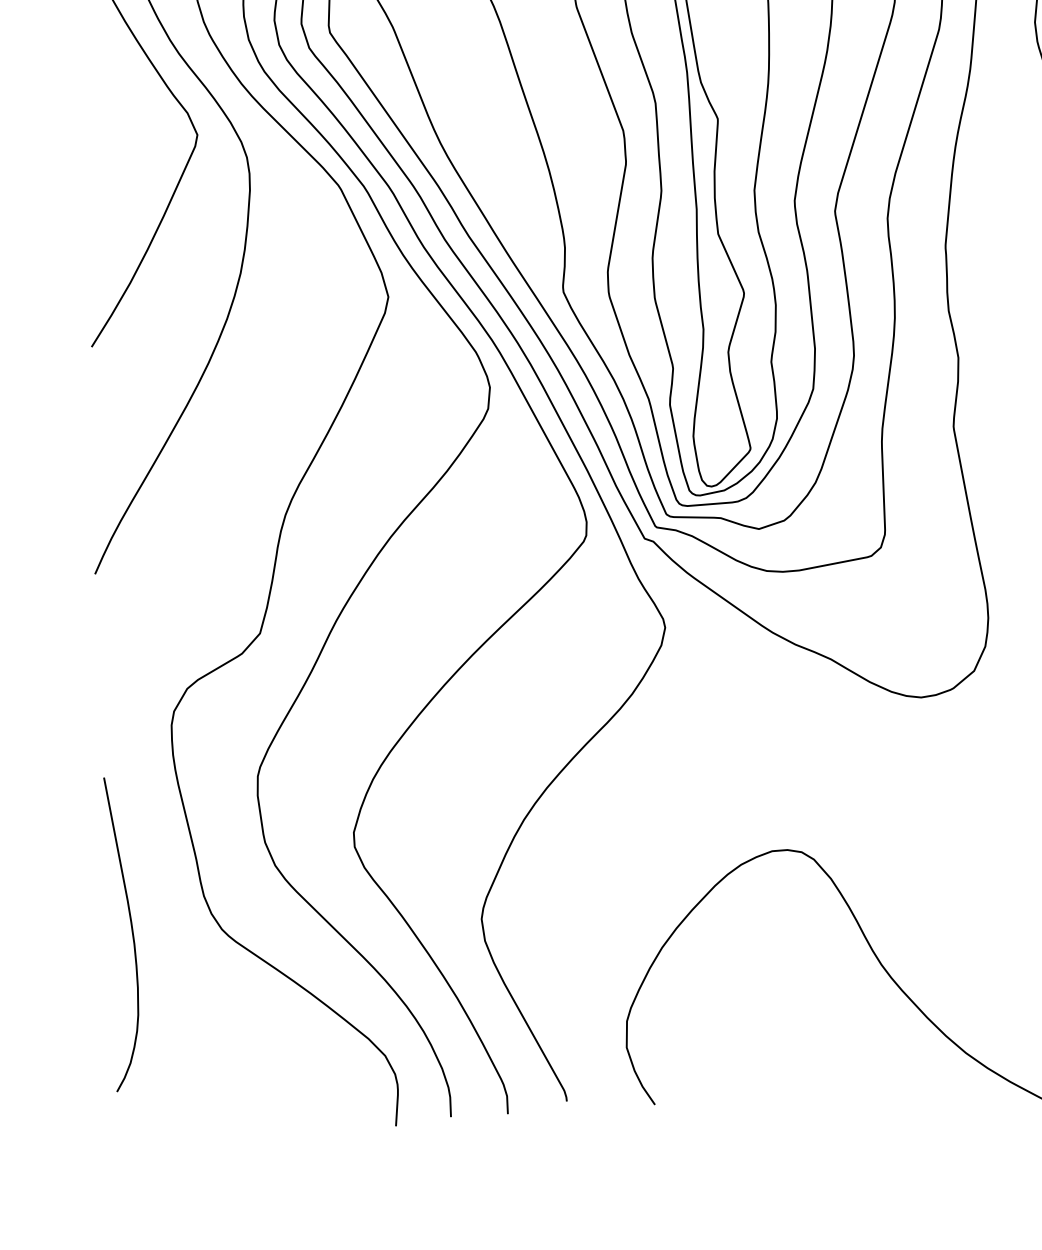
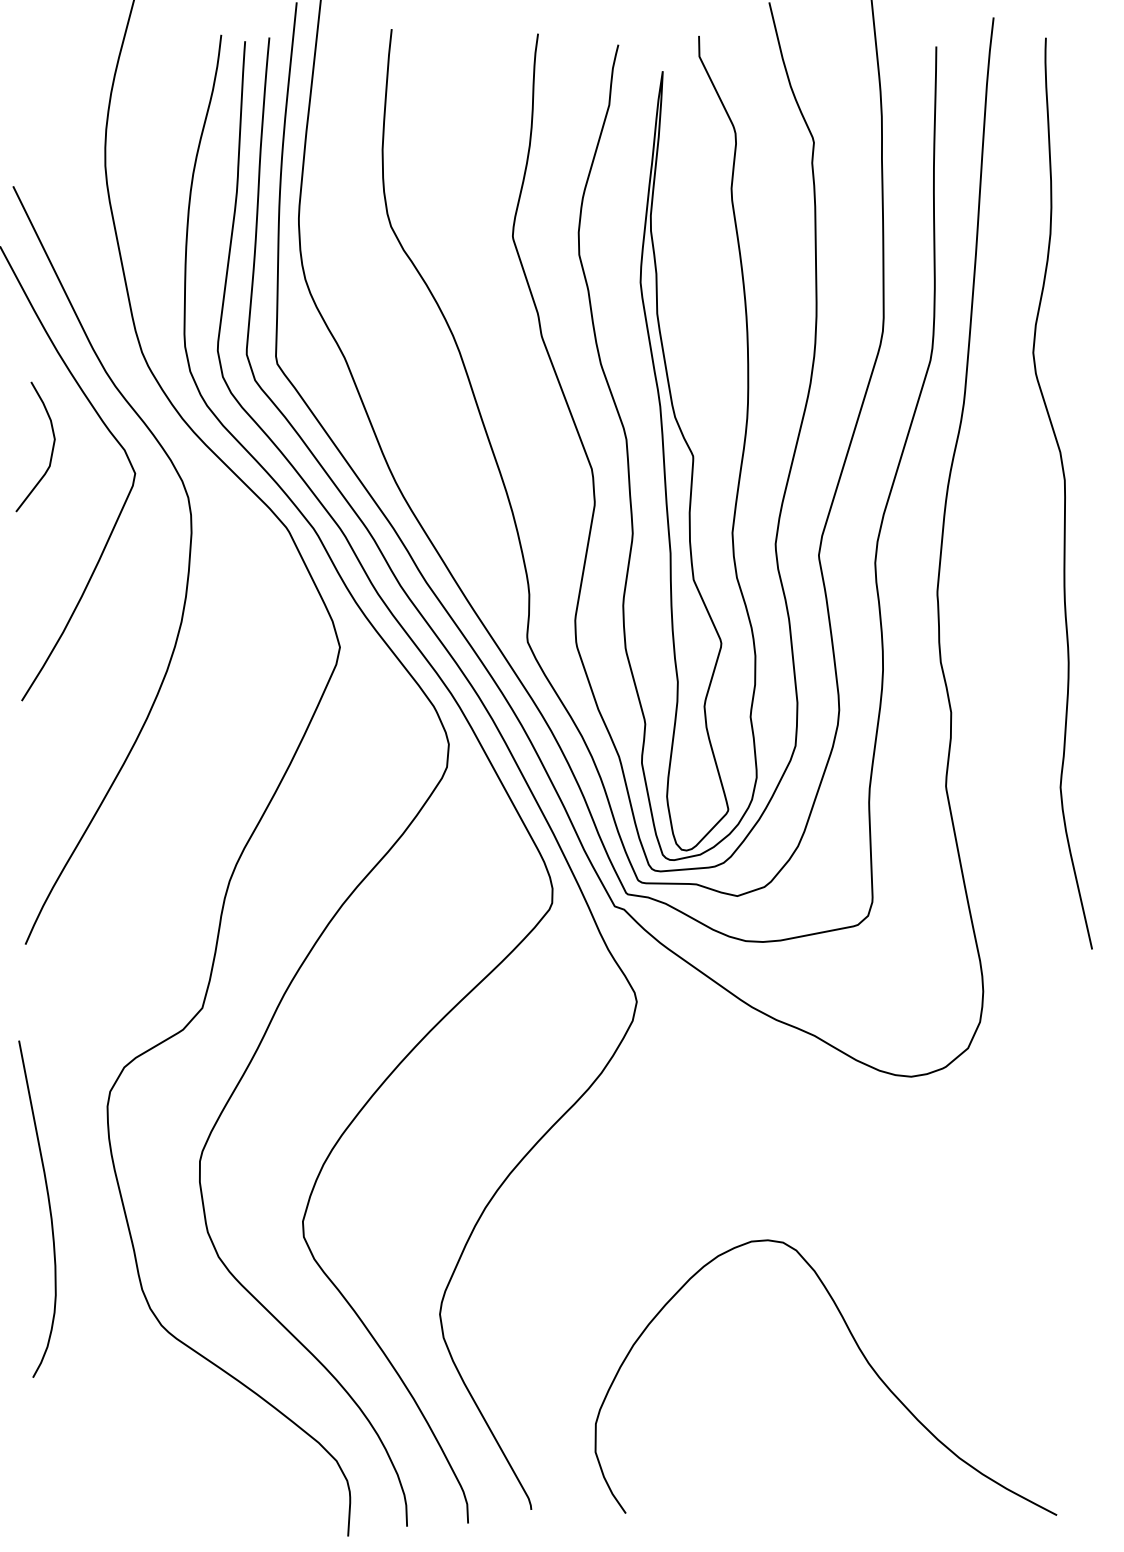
curve: (119, 113) -> (51, 450), added
curve: (131, 931) -> (48, 1205), moved

